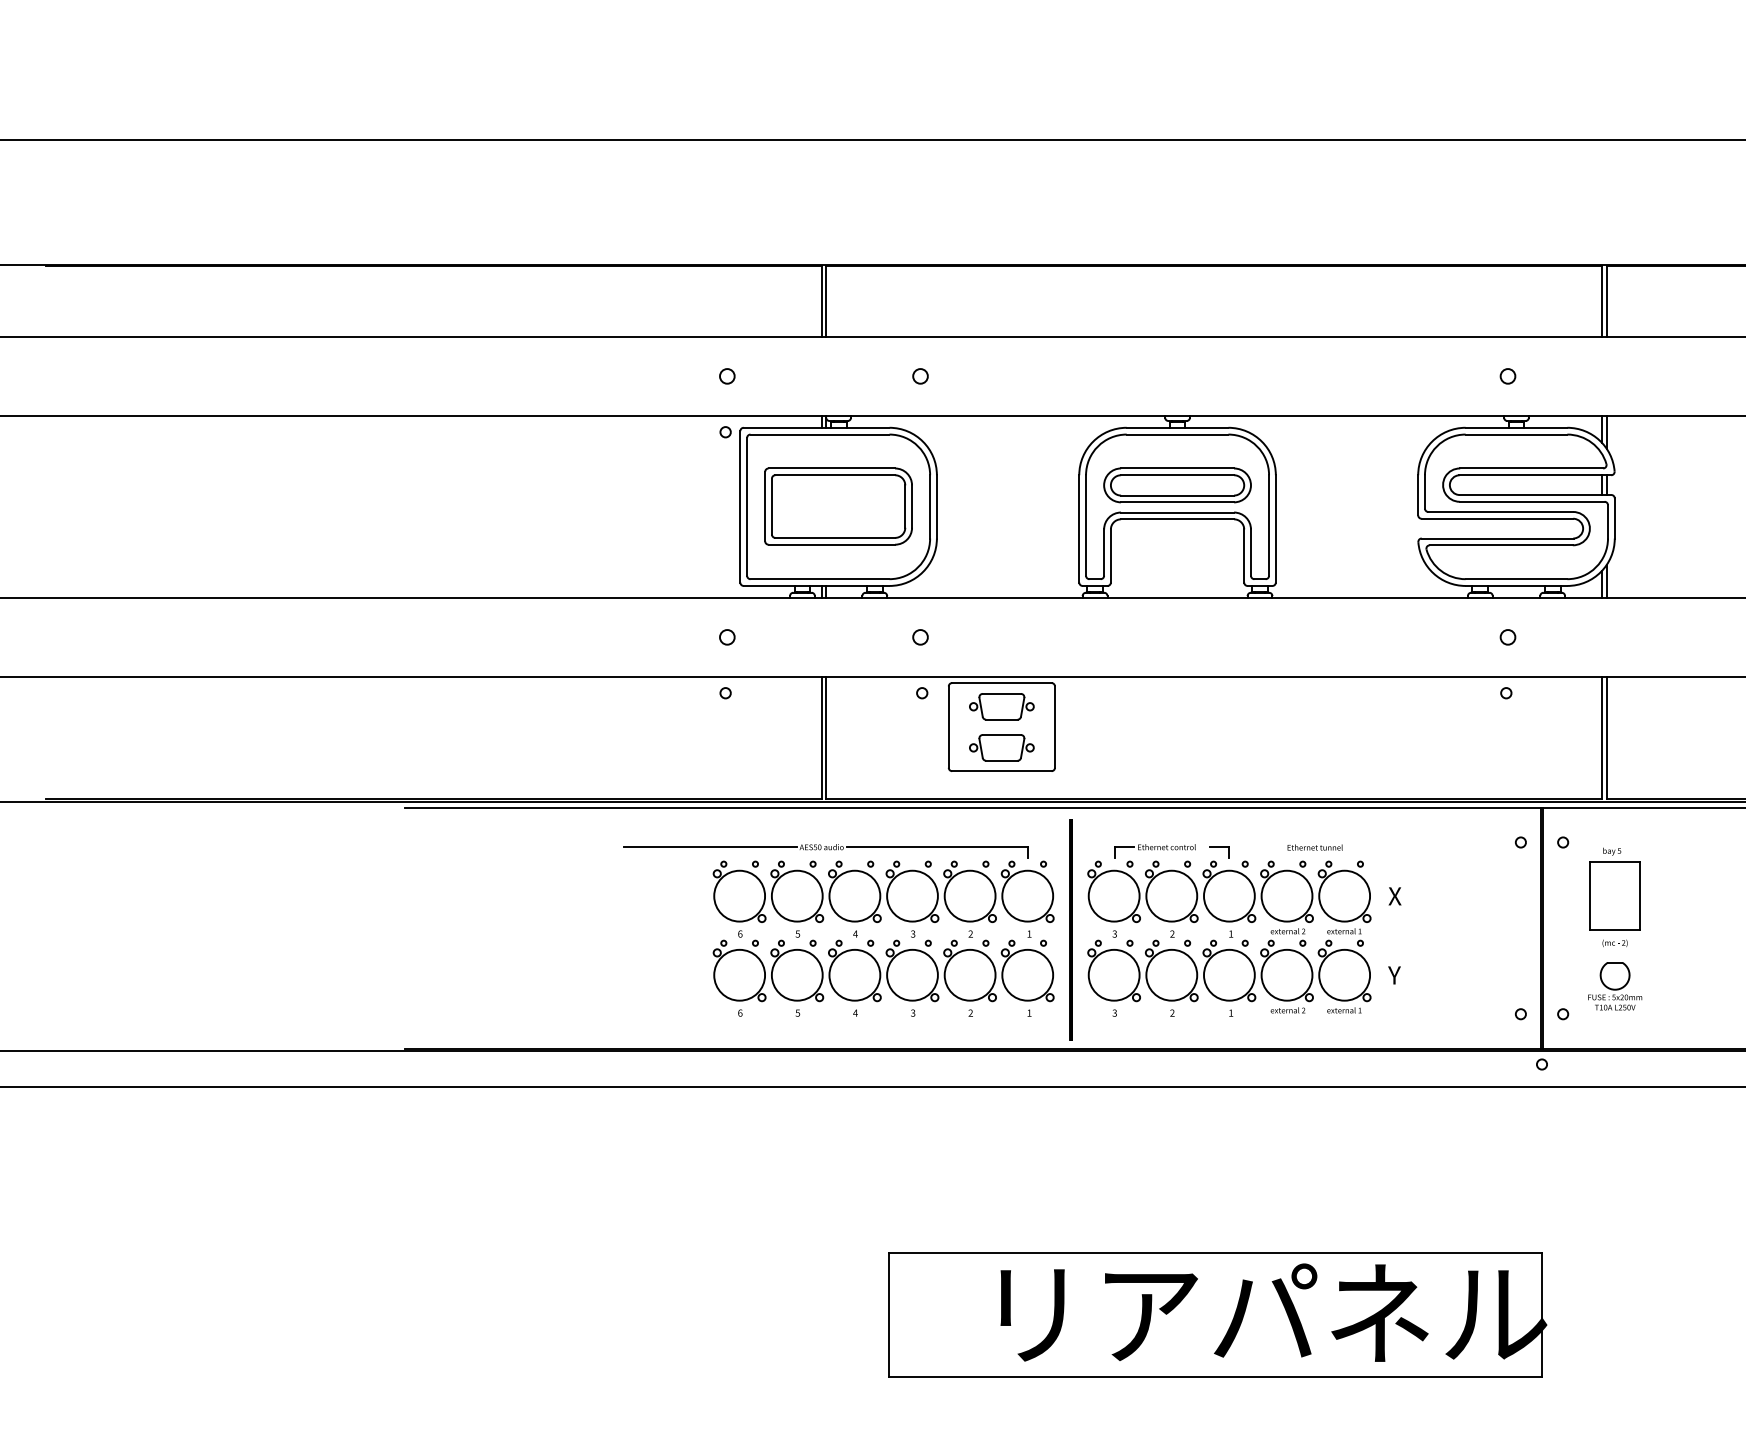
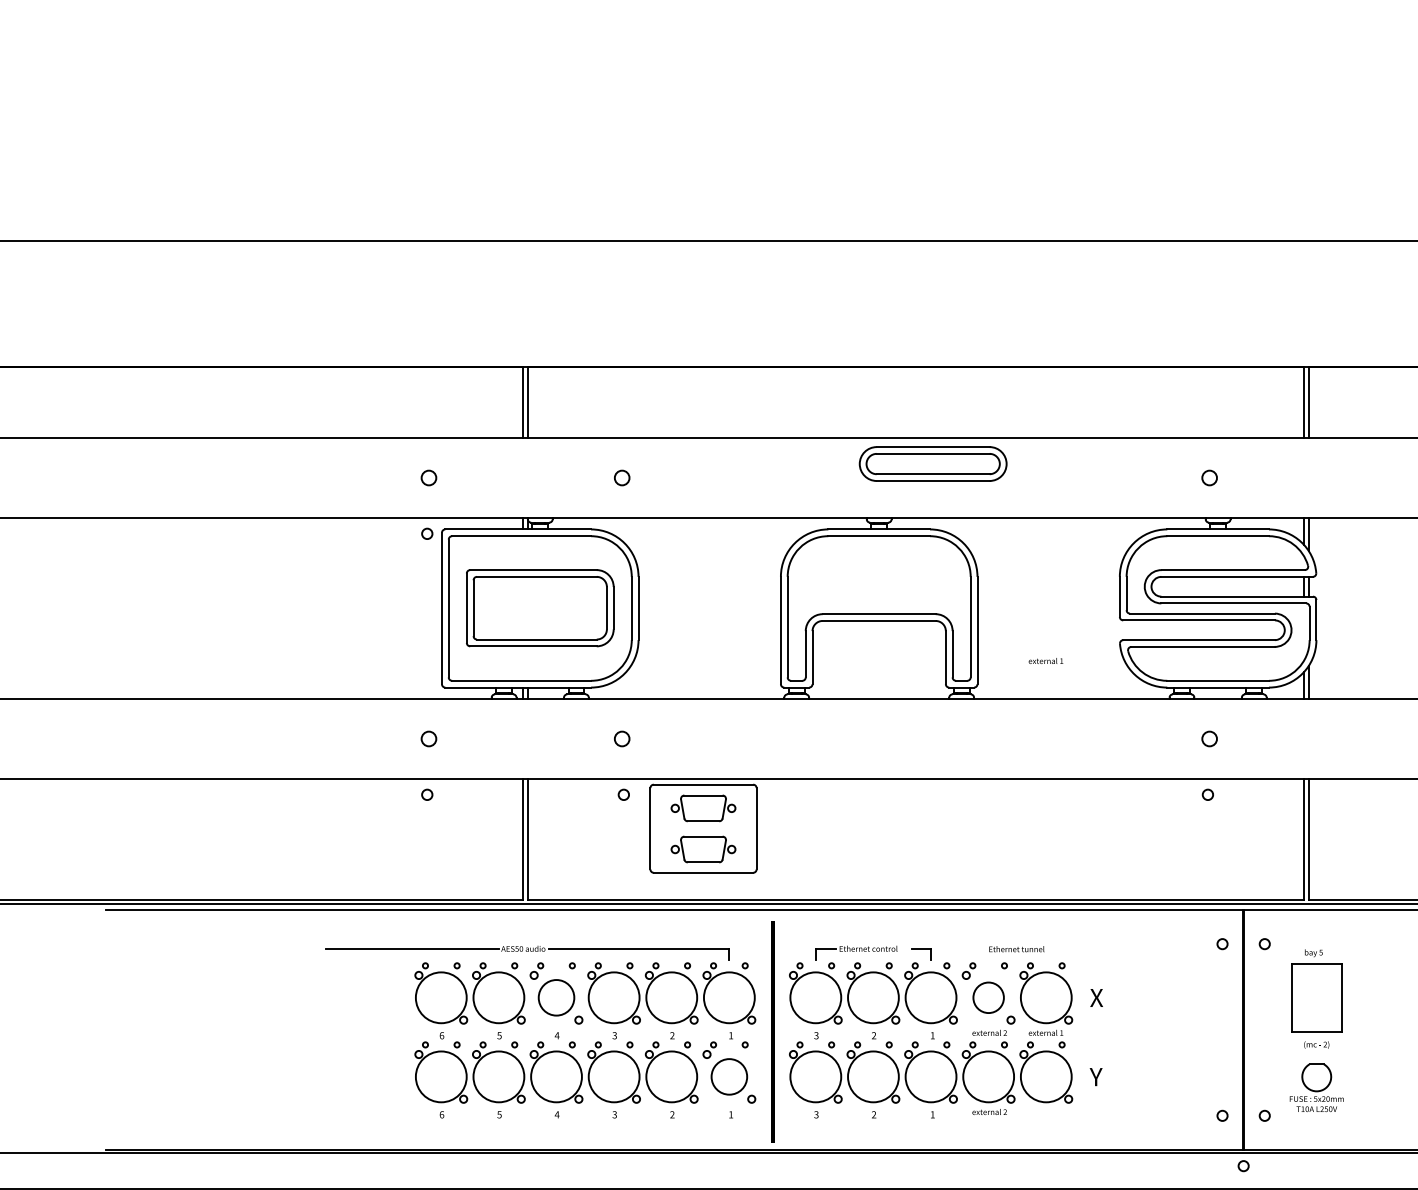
part: (1177, 485) -> (933, 464), moved
circle: (854, 895) -> (556, 997), size x0.7
circle: (1286, 895) -> (988, 997), size x0.6
circle: (1027, 974) -> (729, 1076), size x0.7
text: (1344, 1010) -> (1046, 661), moved

